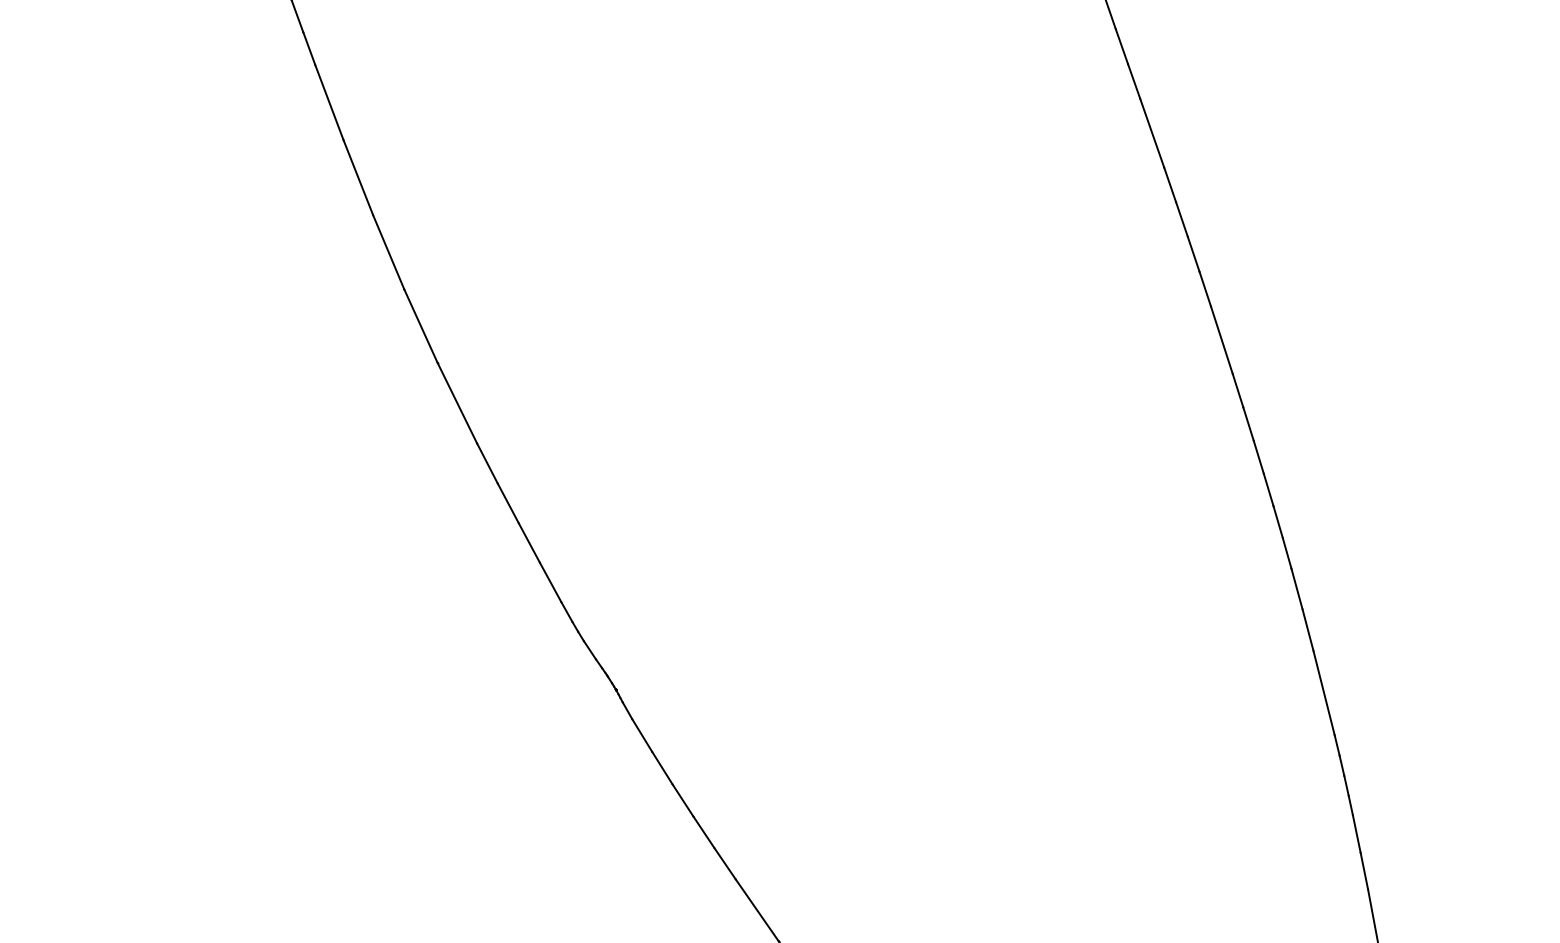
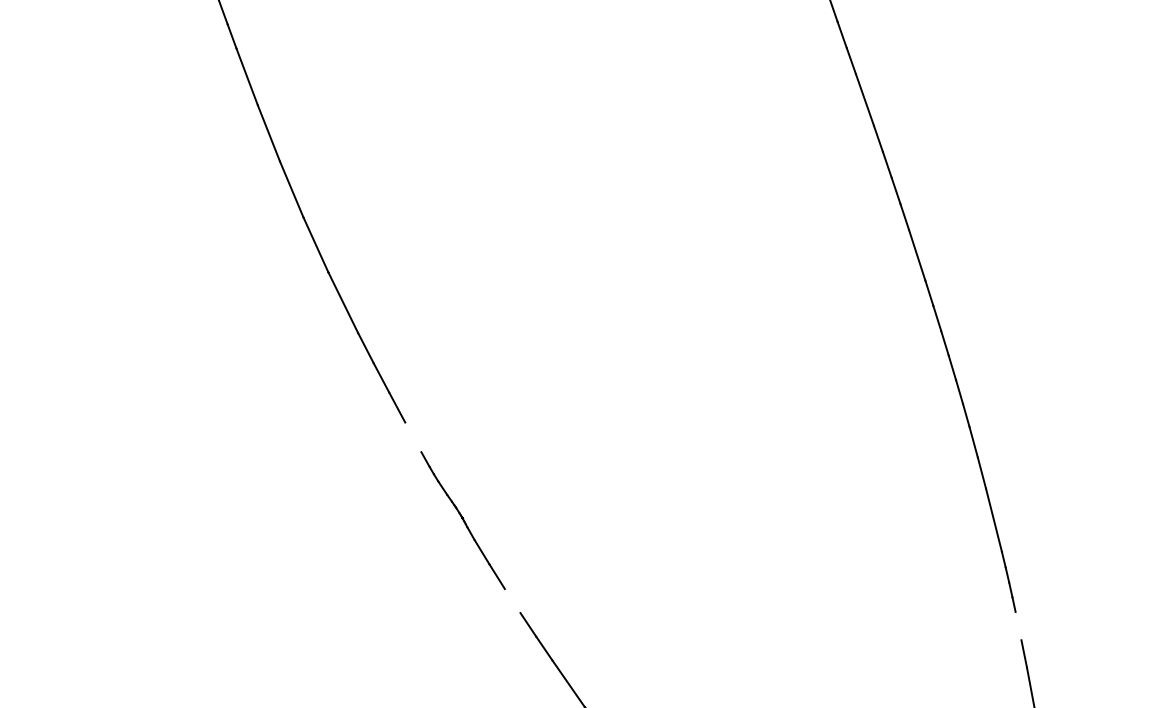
line: (550, 582) -> (413, 437), removed
line: (682, 801) -> (512, 601), removed
line: (1356, 833) -> (1018, 625), removed

